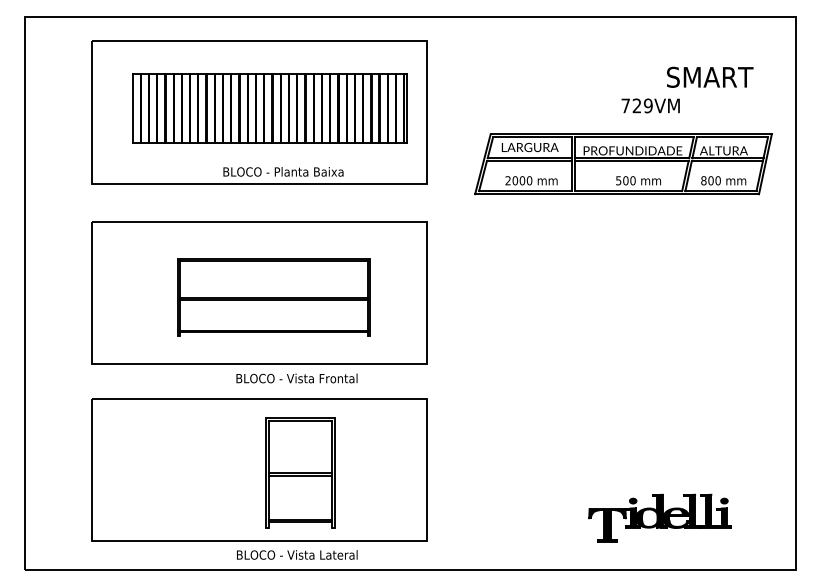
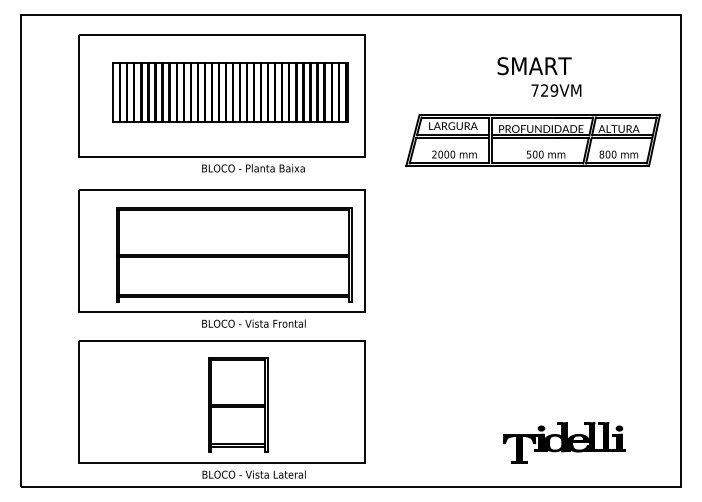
text: (710, 76) -> (534, 65), moved
text: (283, 171) -> (253, 168), moved
part: (273, 297) -> (233, 254), size x1.43
part: (300, 472) -> (238, 404), moved

